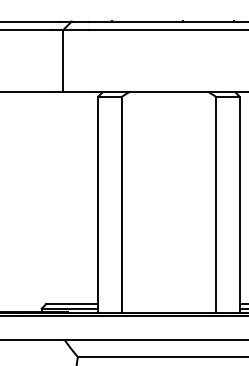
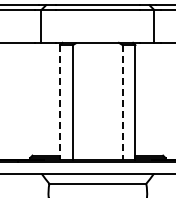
line: (98, 204) -> (60, 102), solid -> dashed
line: (215, 204) -> (122, 102), solid -> dashed

